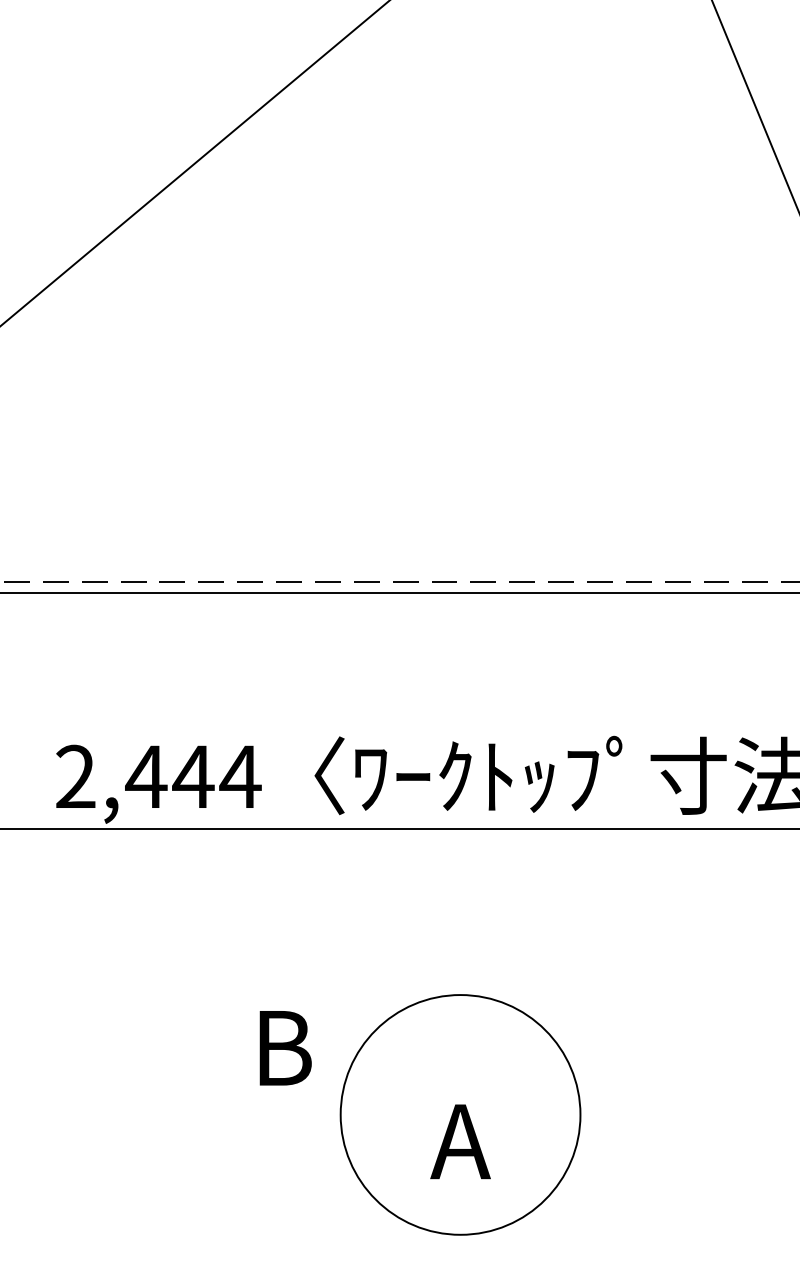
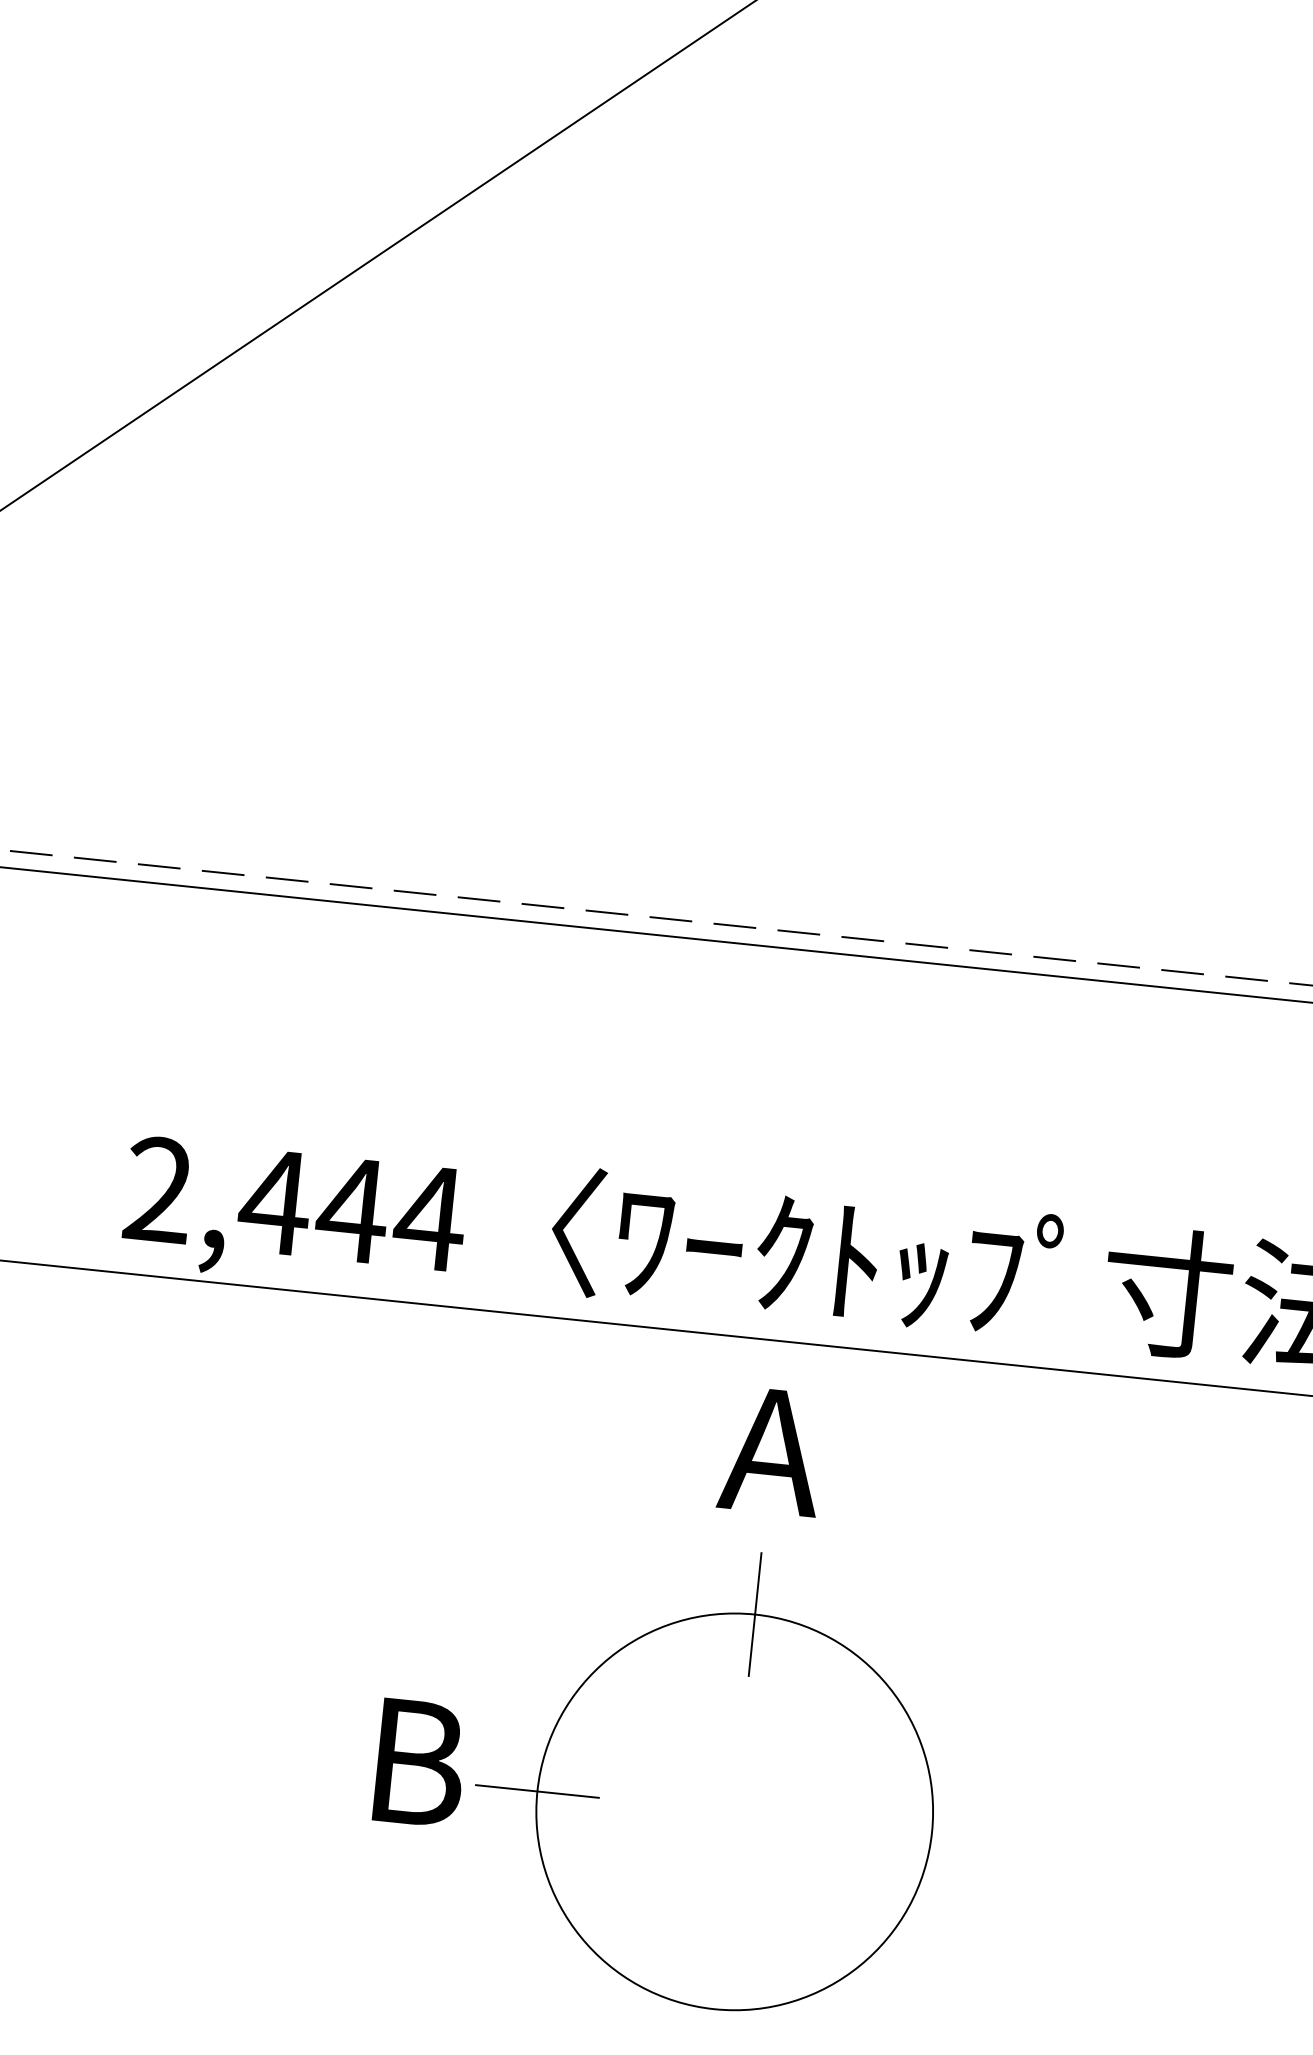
line: (460, 994) -> (755, 1613), added
text: (285, 1048) -> (420, 1763), moved
line: (340, 1114) -> (537, 1790), added
text: (460, 1141) -> (771, 1450), moved

